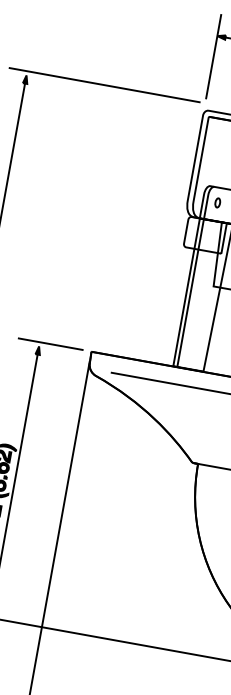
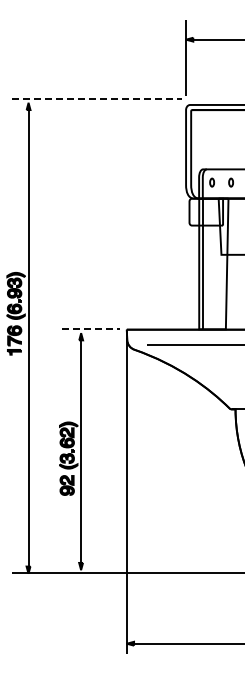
line: (105, 85) -> (97, 99), solid -> dashed
line: (51, 344) -> (91, 329), solid -> dashed

